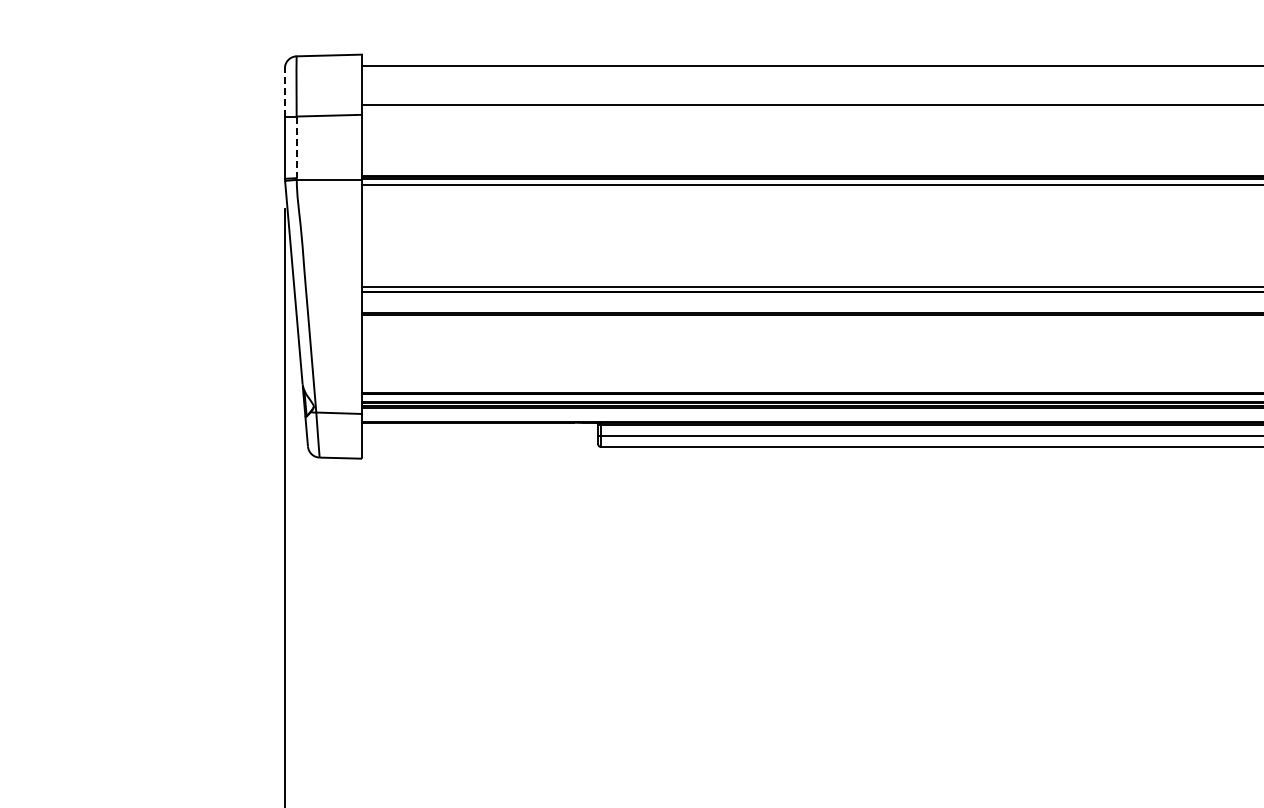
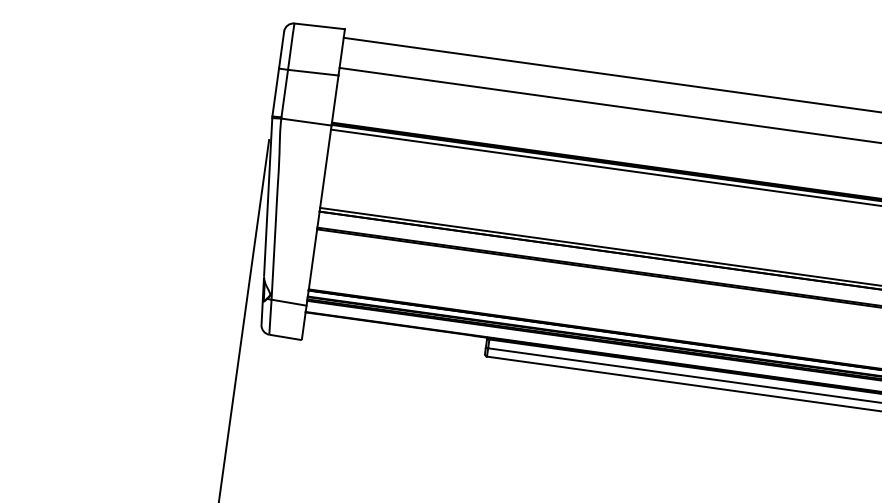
line: (284, 91) -> (281, 49), dashed -> solid
line: (296, 147) -> (284, 93), dashed -> solid

